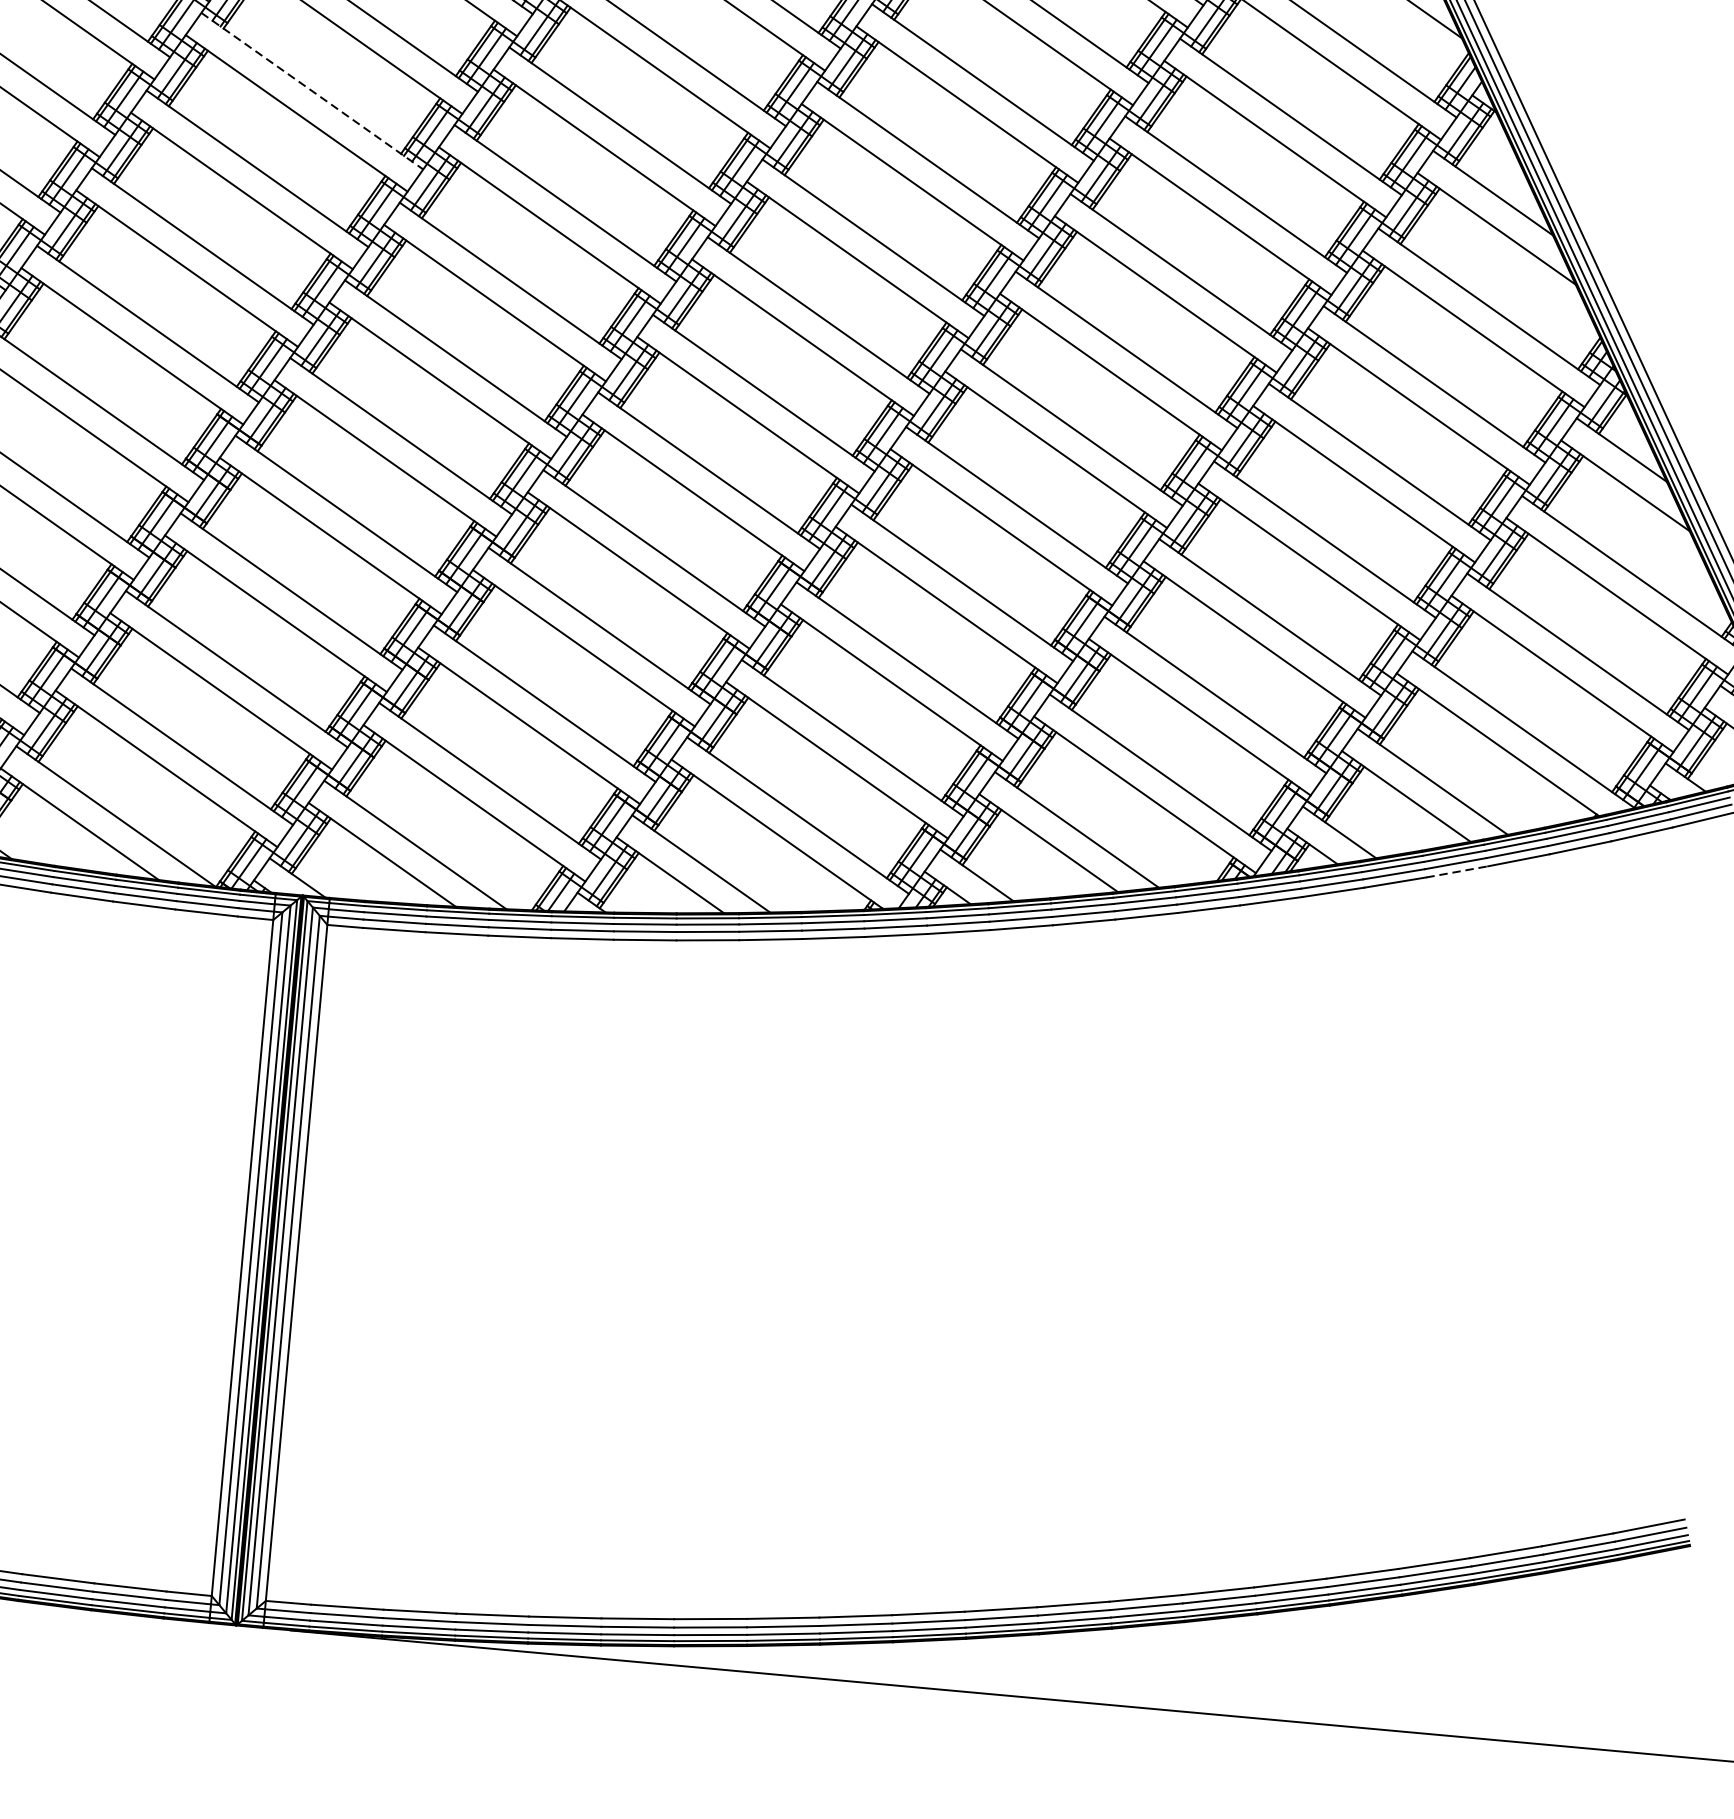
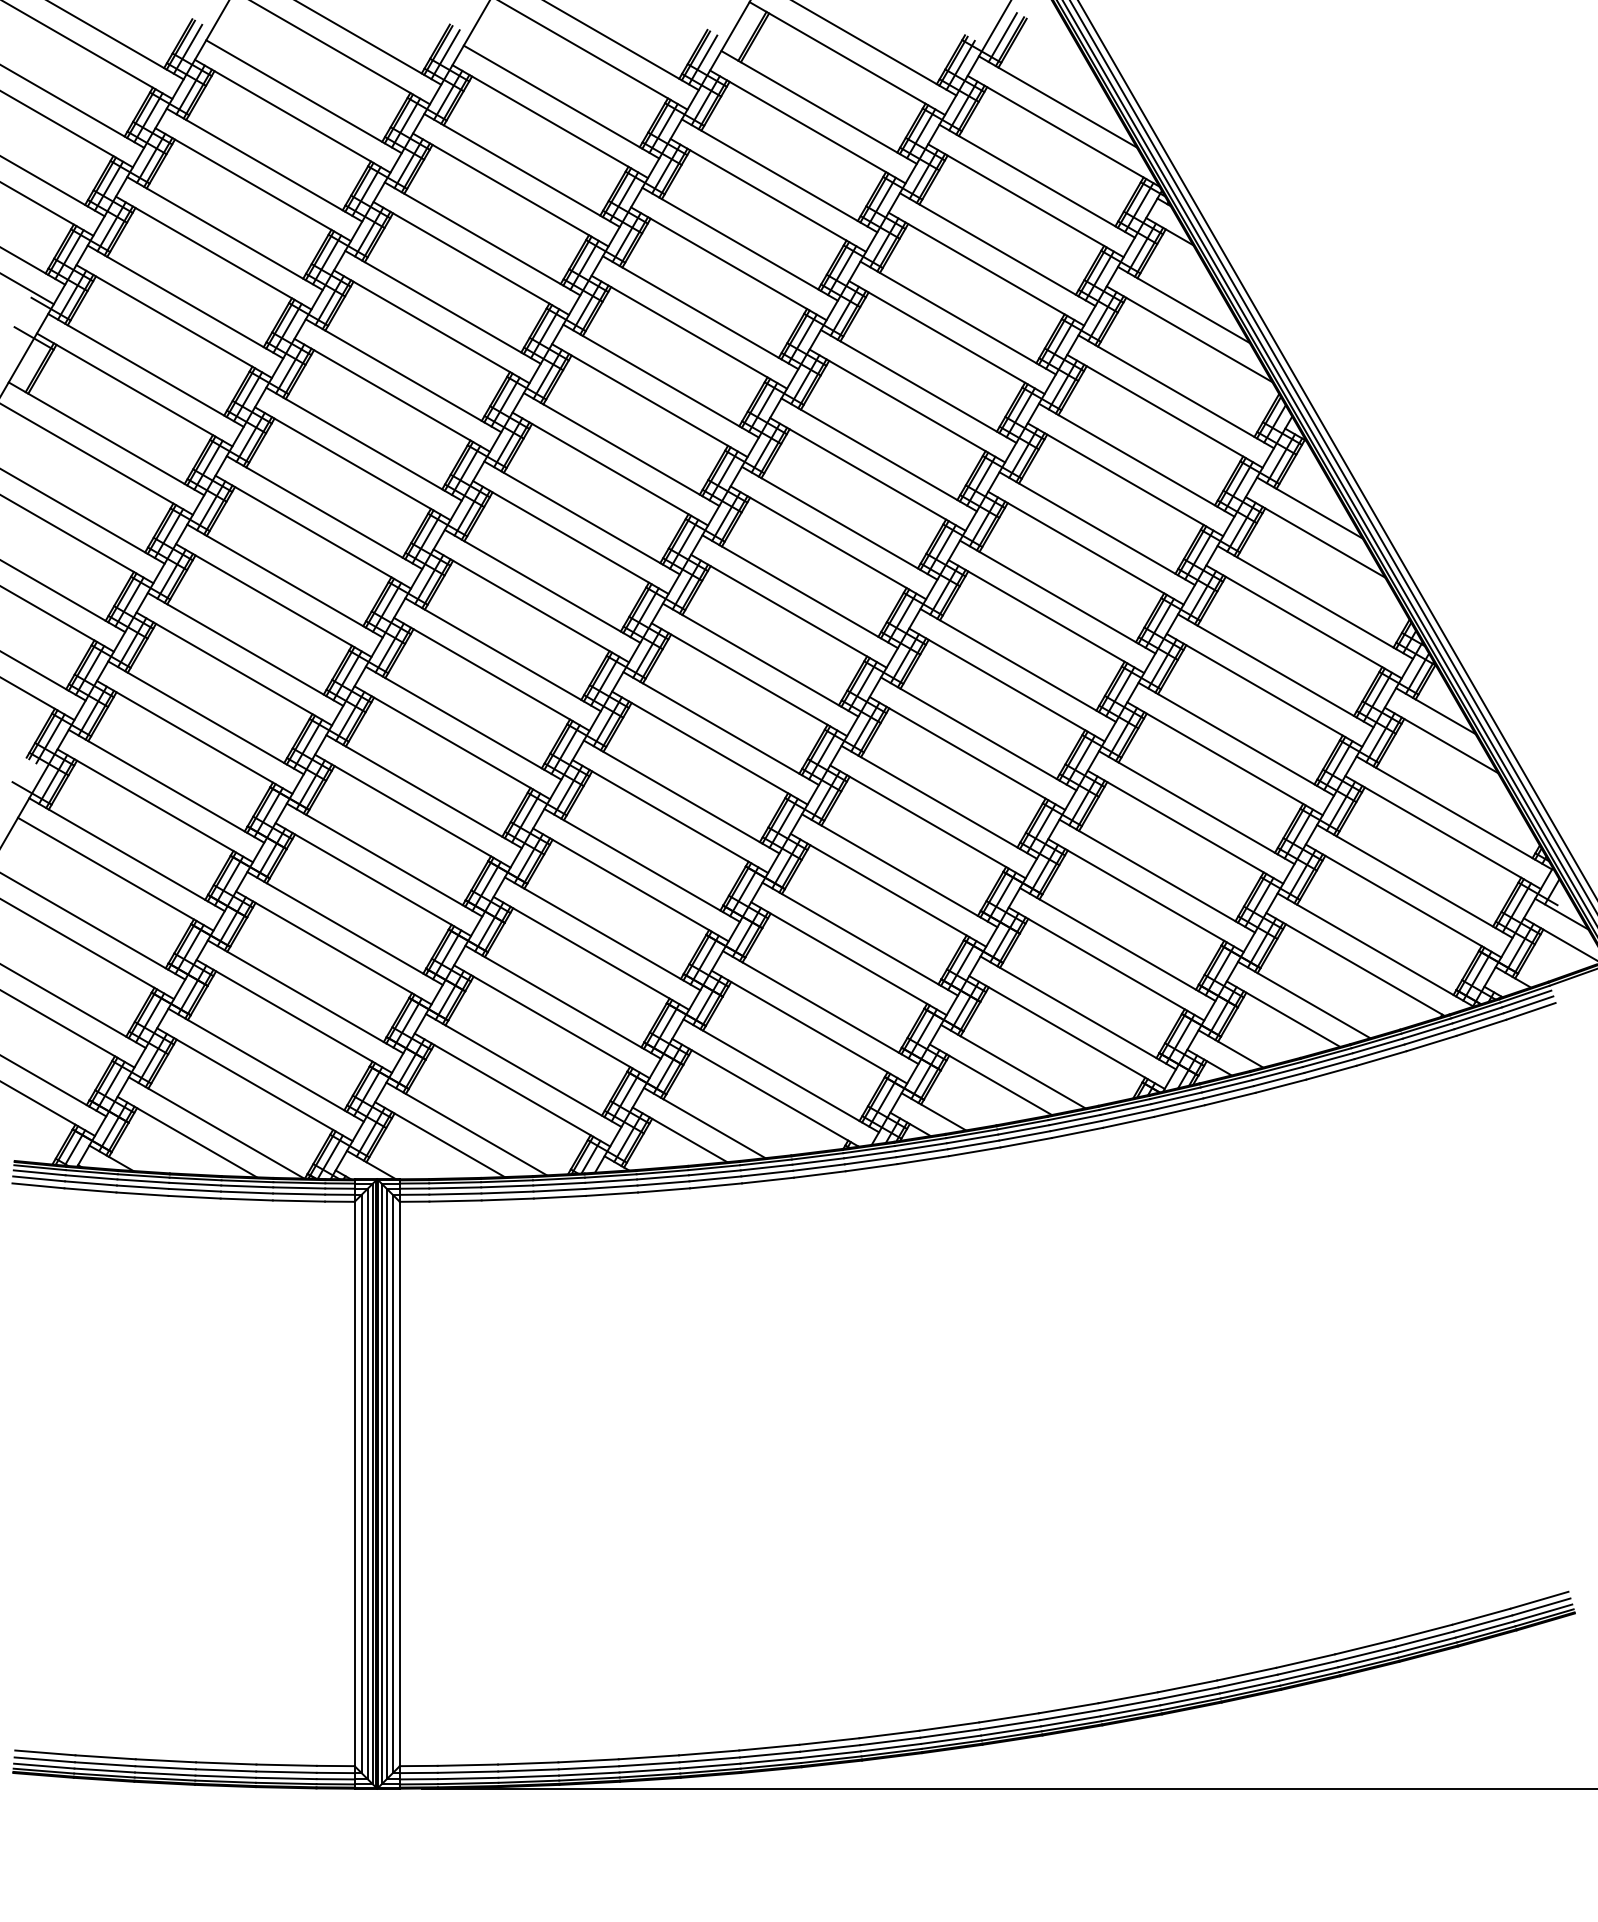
line: (312, 91) -> (324, 512), dashed -> solid
line: (1457, 871) -> (1331, 1072), dashed -> solid

